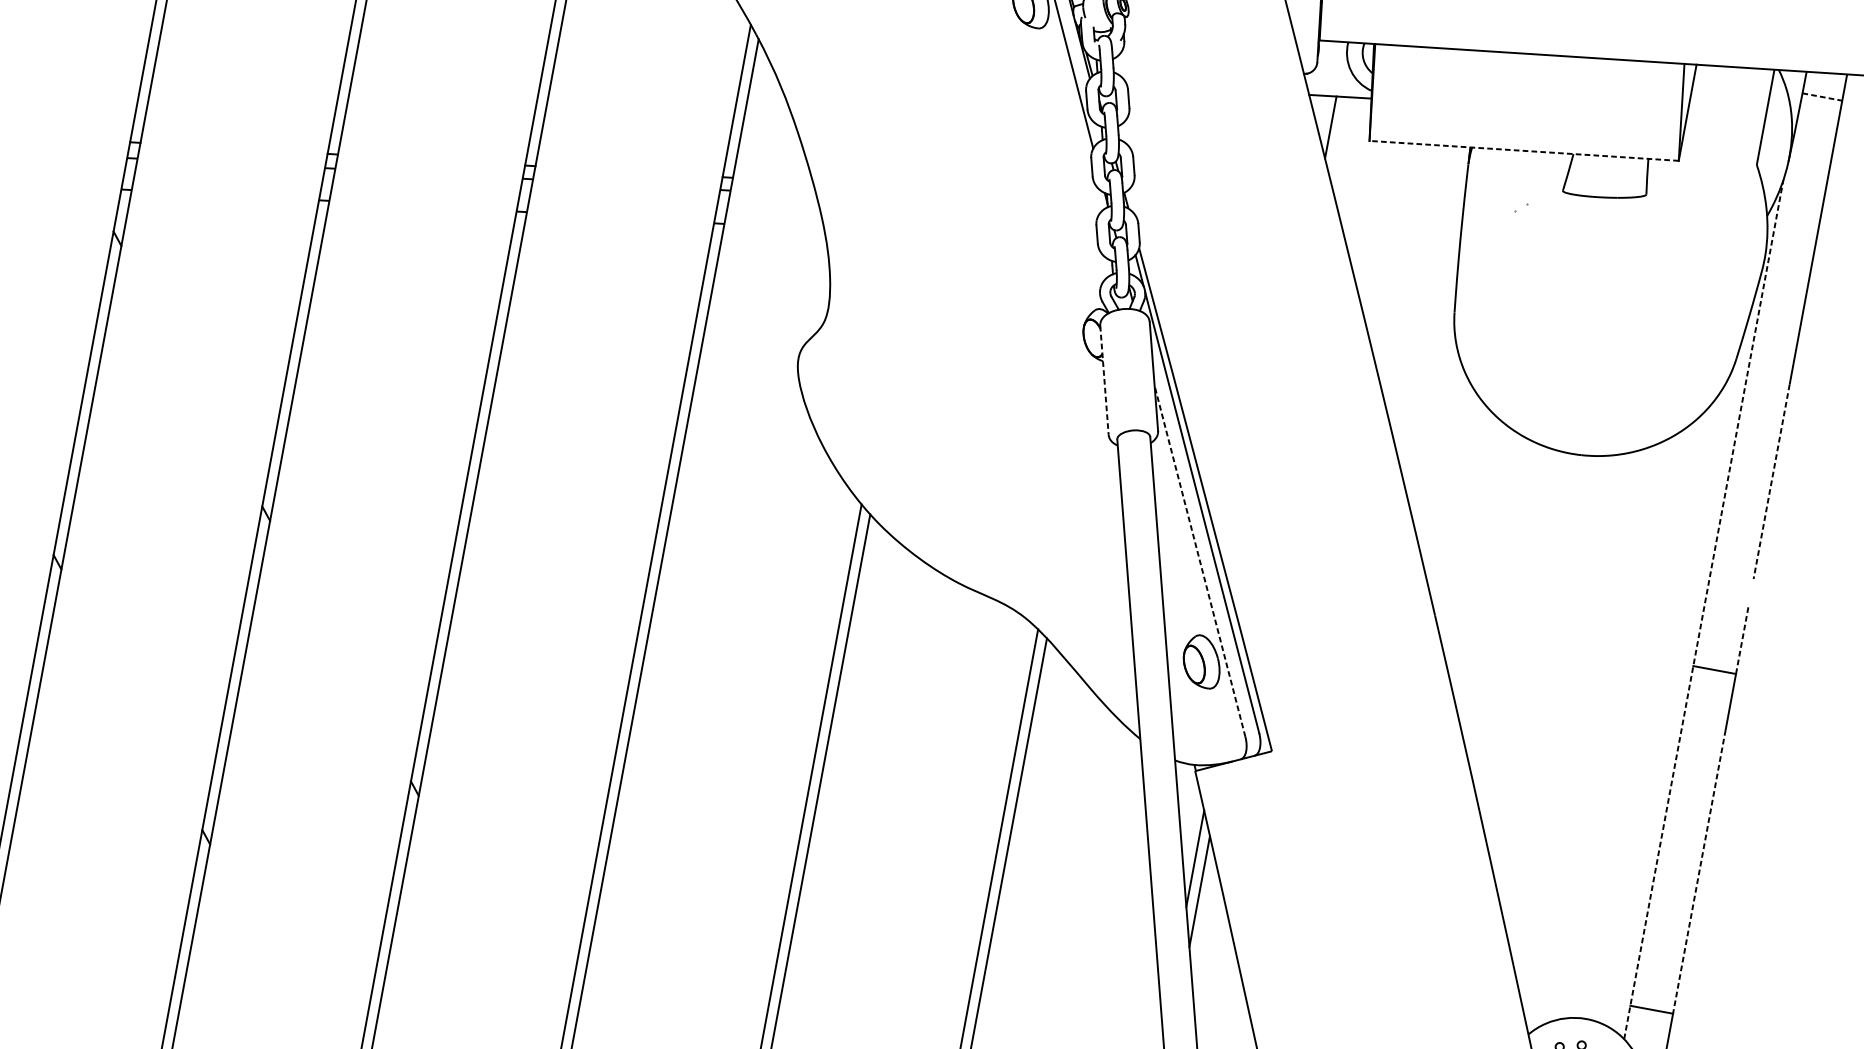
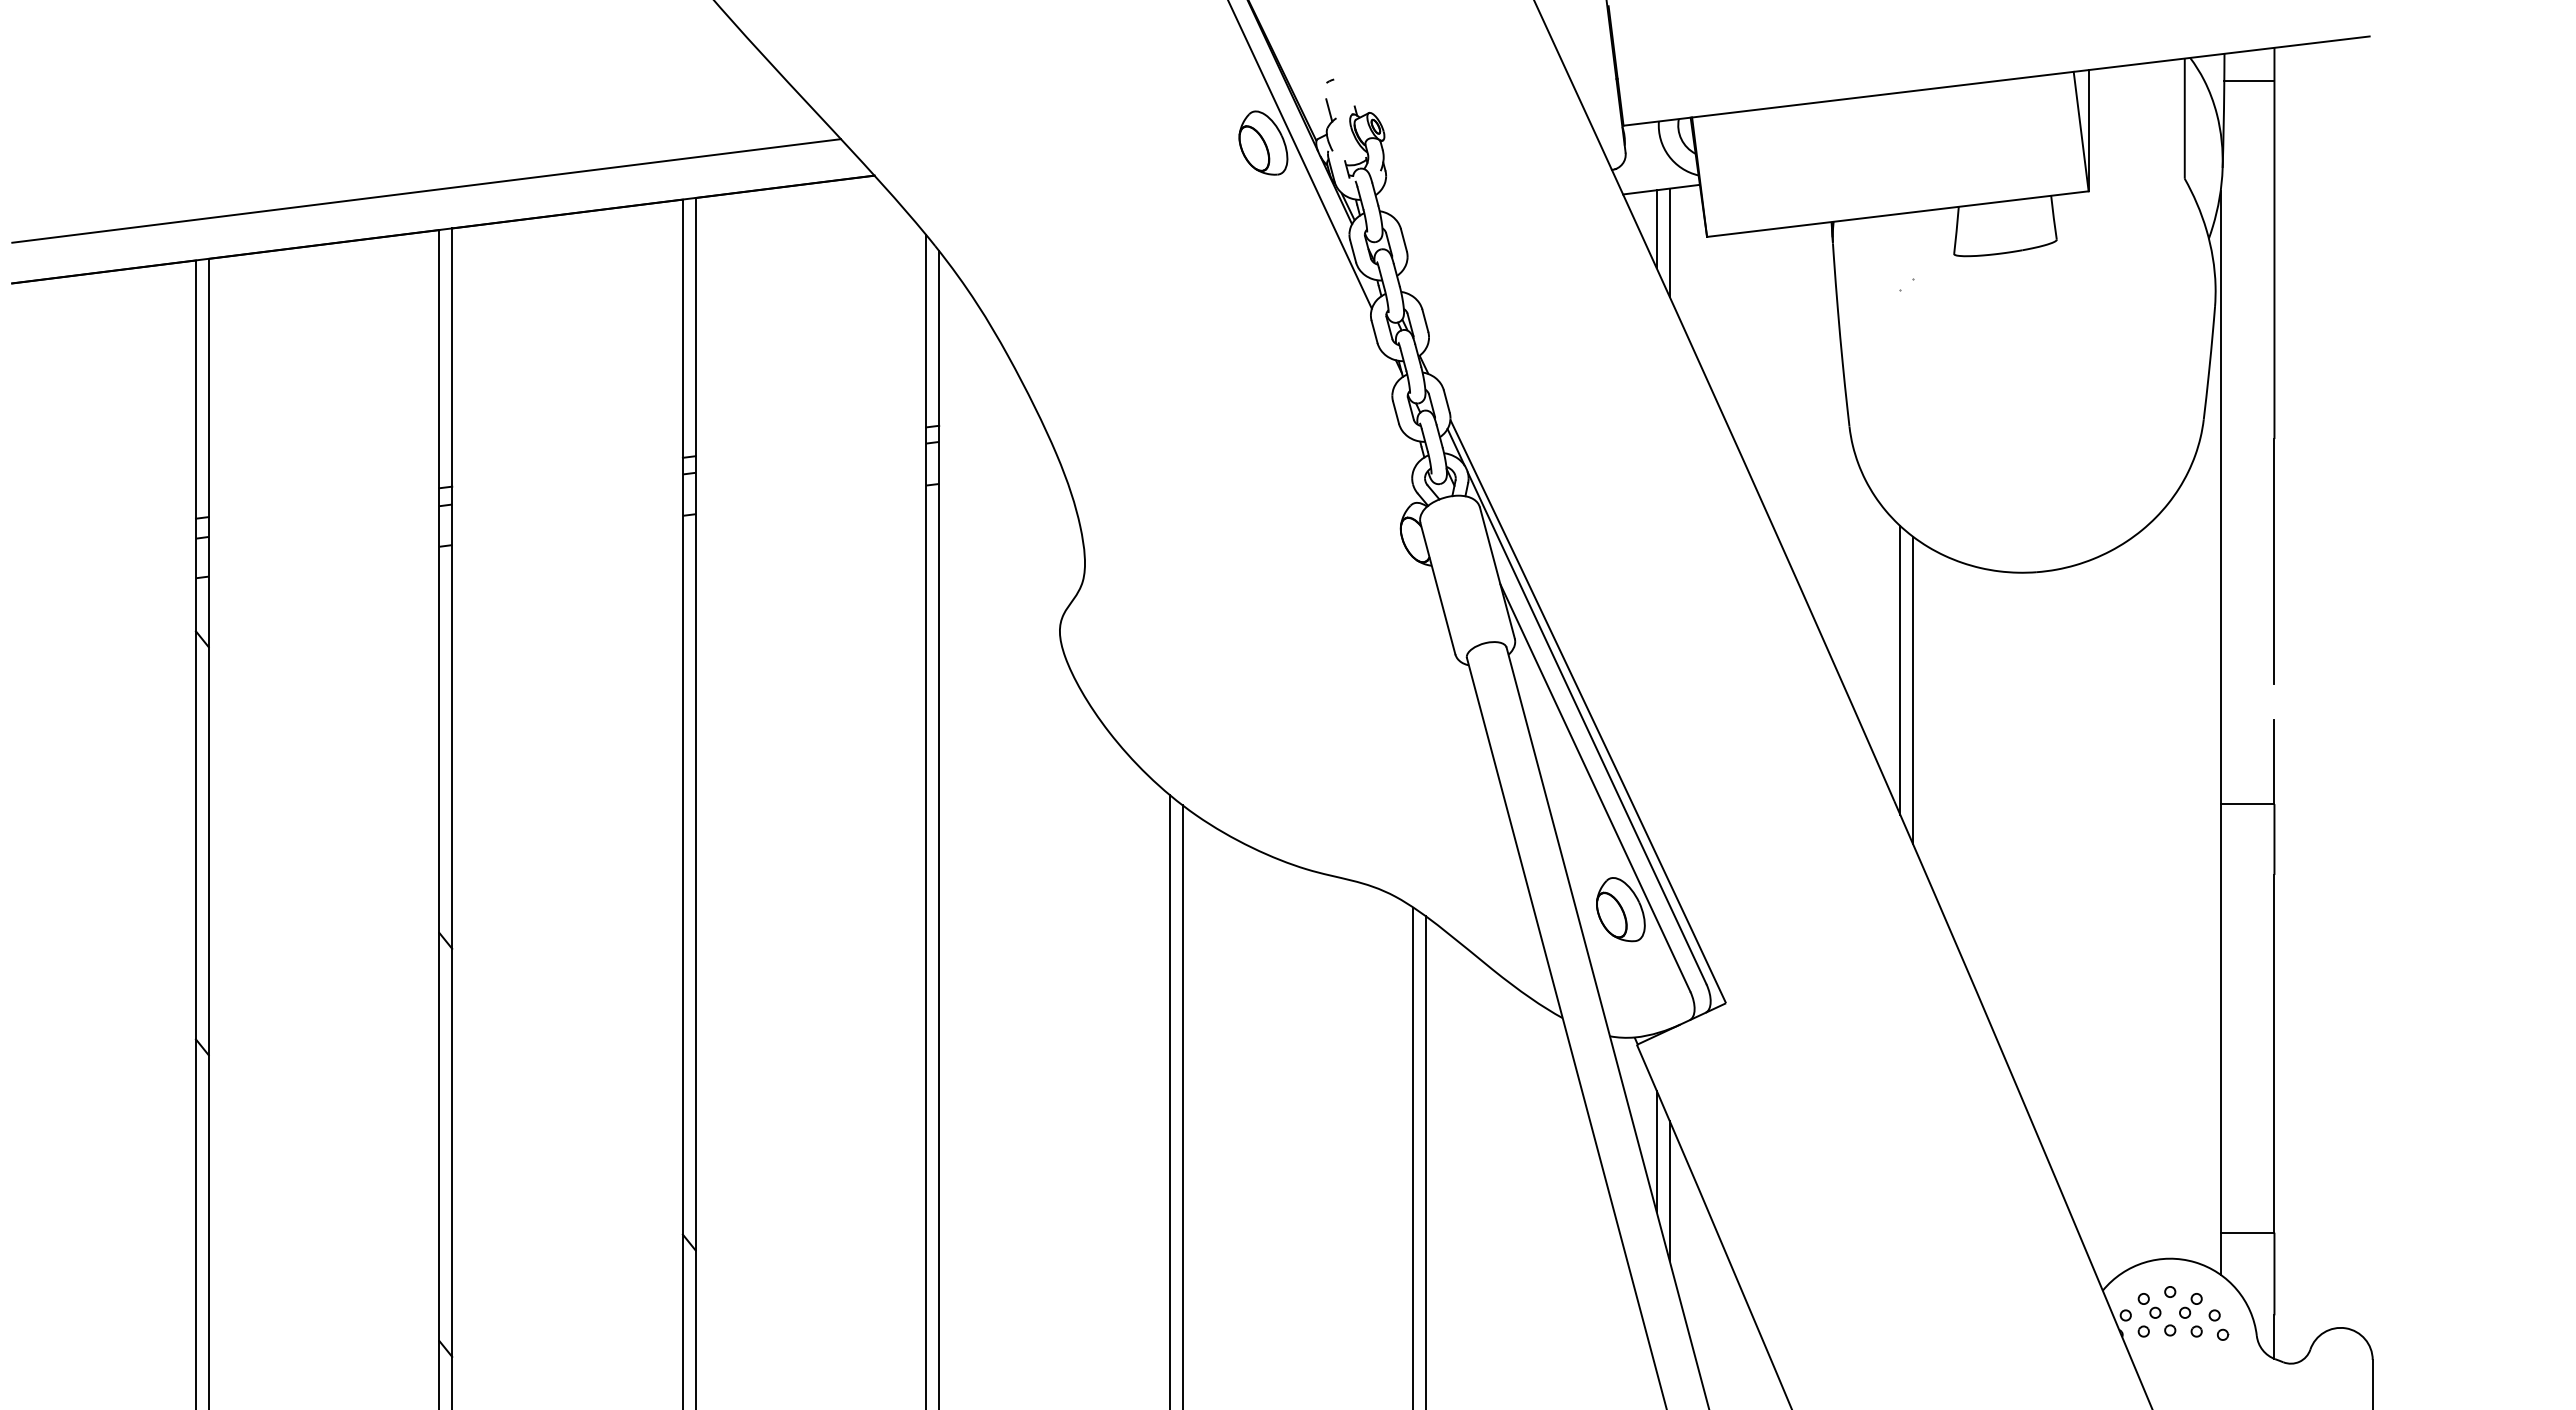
line: (1822, 97) -> (2249, 81), dashed -> solid
line: (1338, 139) -> (1669, 242), added
line: (1523, 151) -> (1897, 214), dashed -> solid
line: (1104, 380) -> (1437, 588), dashed -> solid
line: (1771, 481) -> (2274, 561), dashed -> solid
line: (1459, 513) -> (1900, 670), added
line: (1466, 530) -> (1913, 690), added
line: (1200, 561) -> (1595, 787), dashed -> solid
line: (1703, 610) -> (2220, 733), dashed -> solid
line: (1742, 640) -> (2274, 762), dashed -> solid
line: (1699, 871) -> (2274, 1053), dashed -> solid

